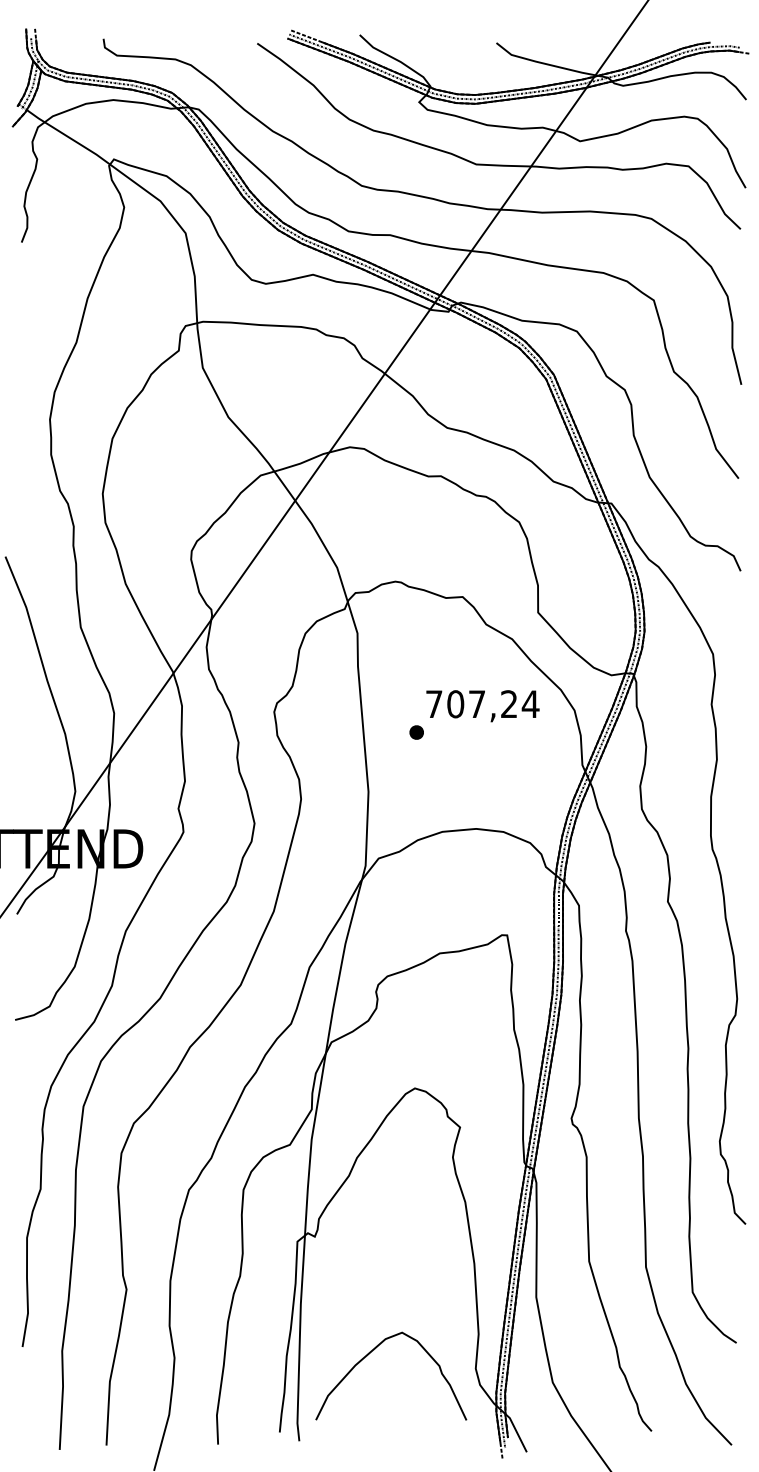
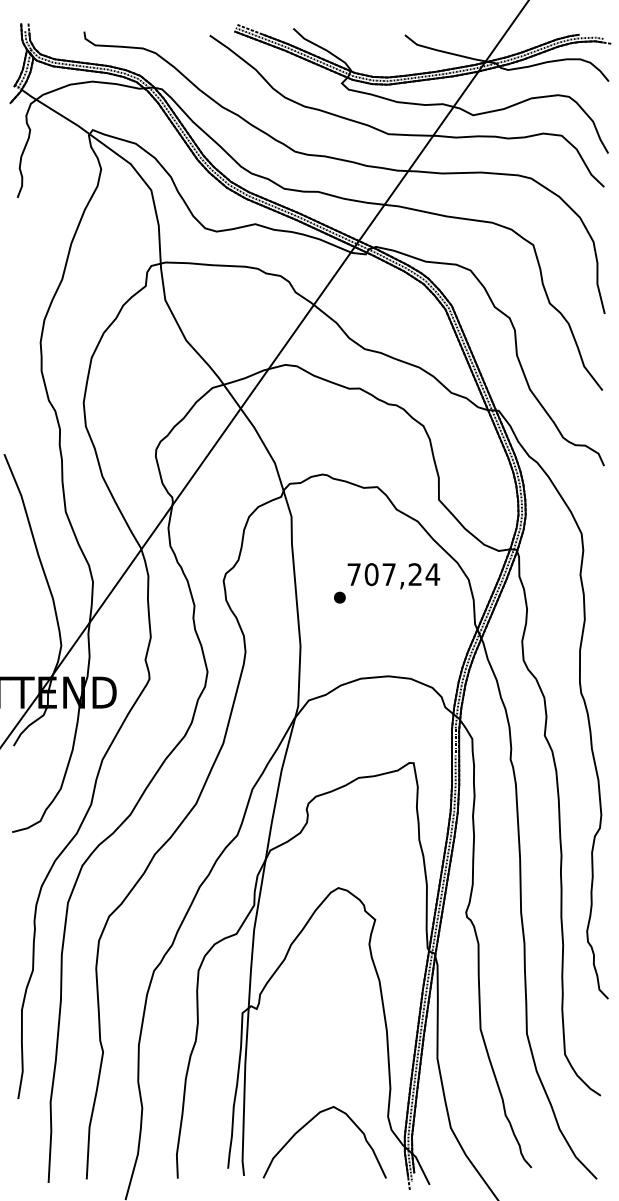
part: (374, 1350) -> (311, 1121), moved

